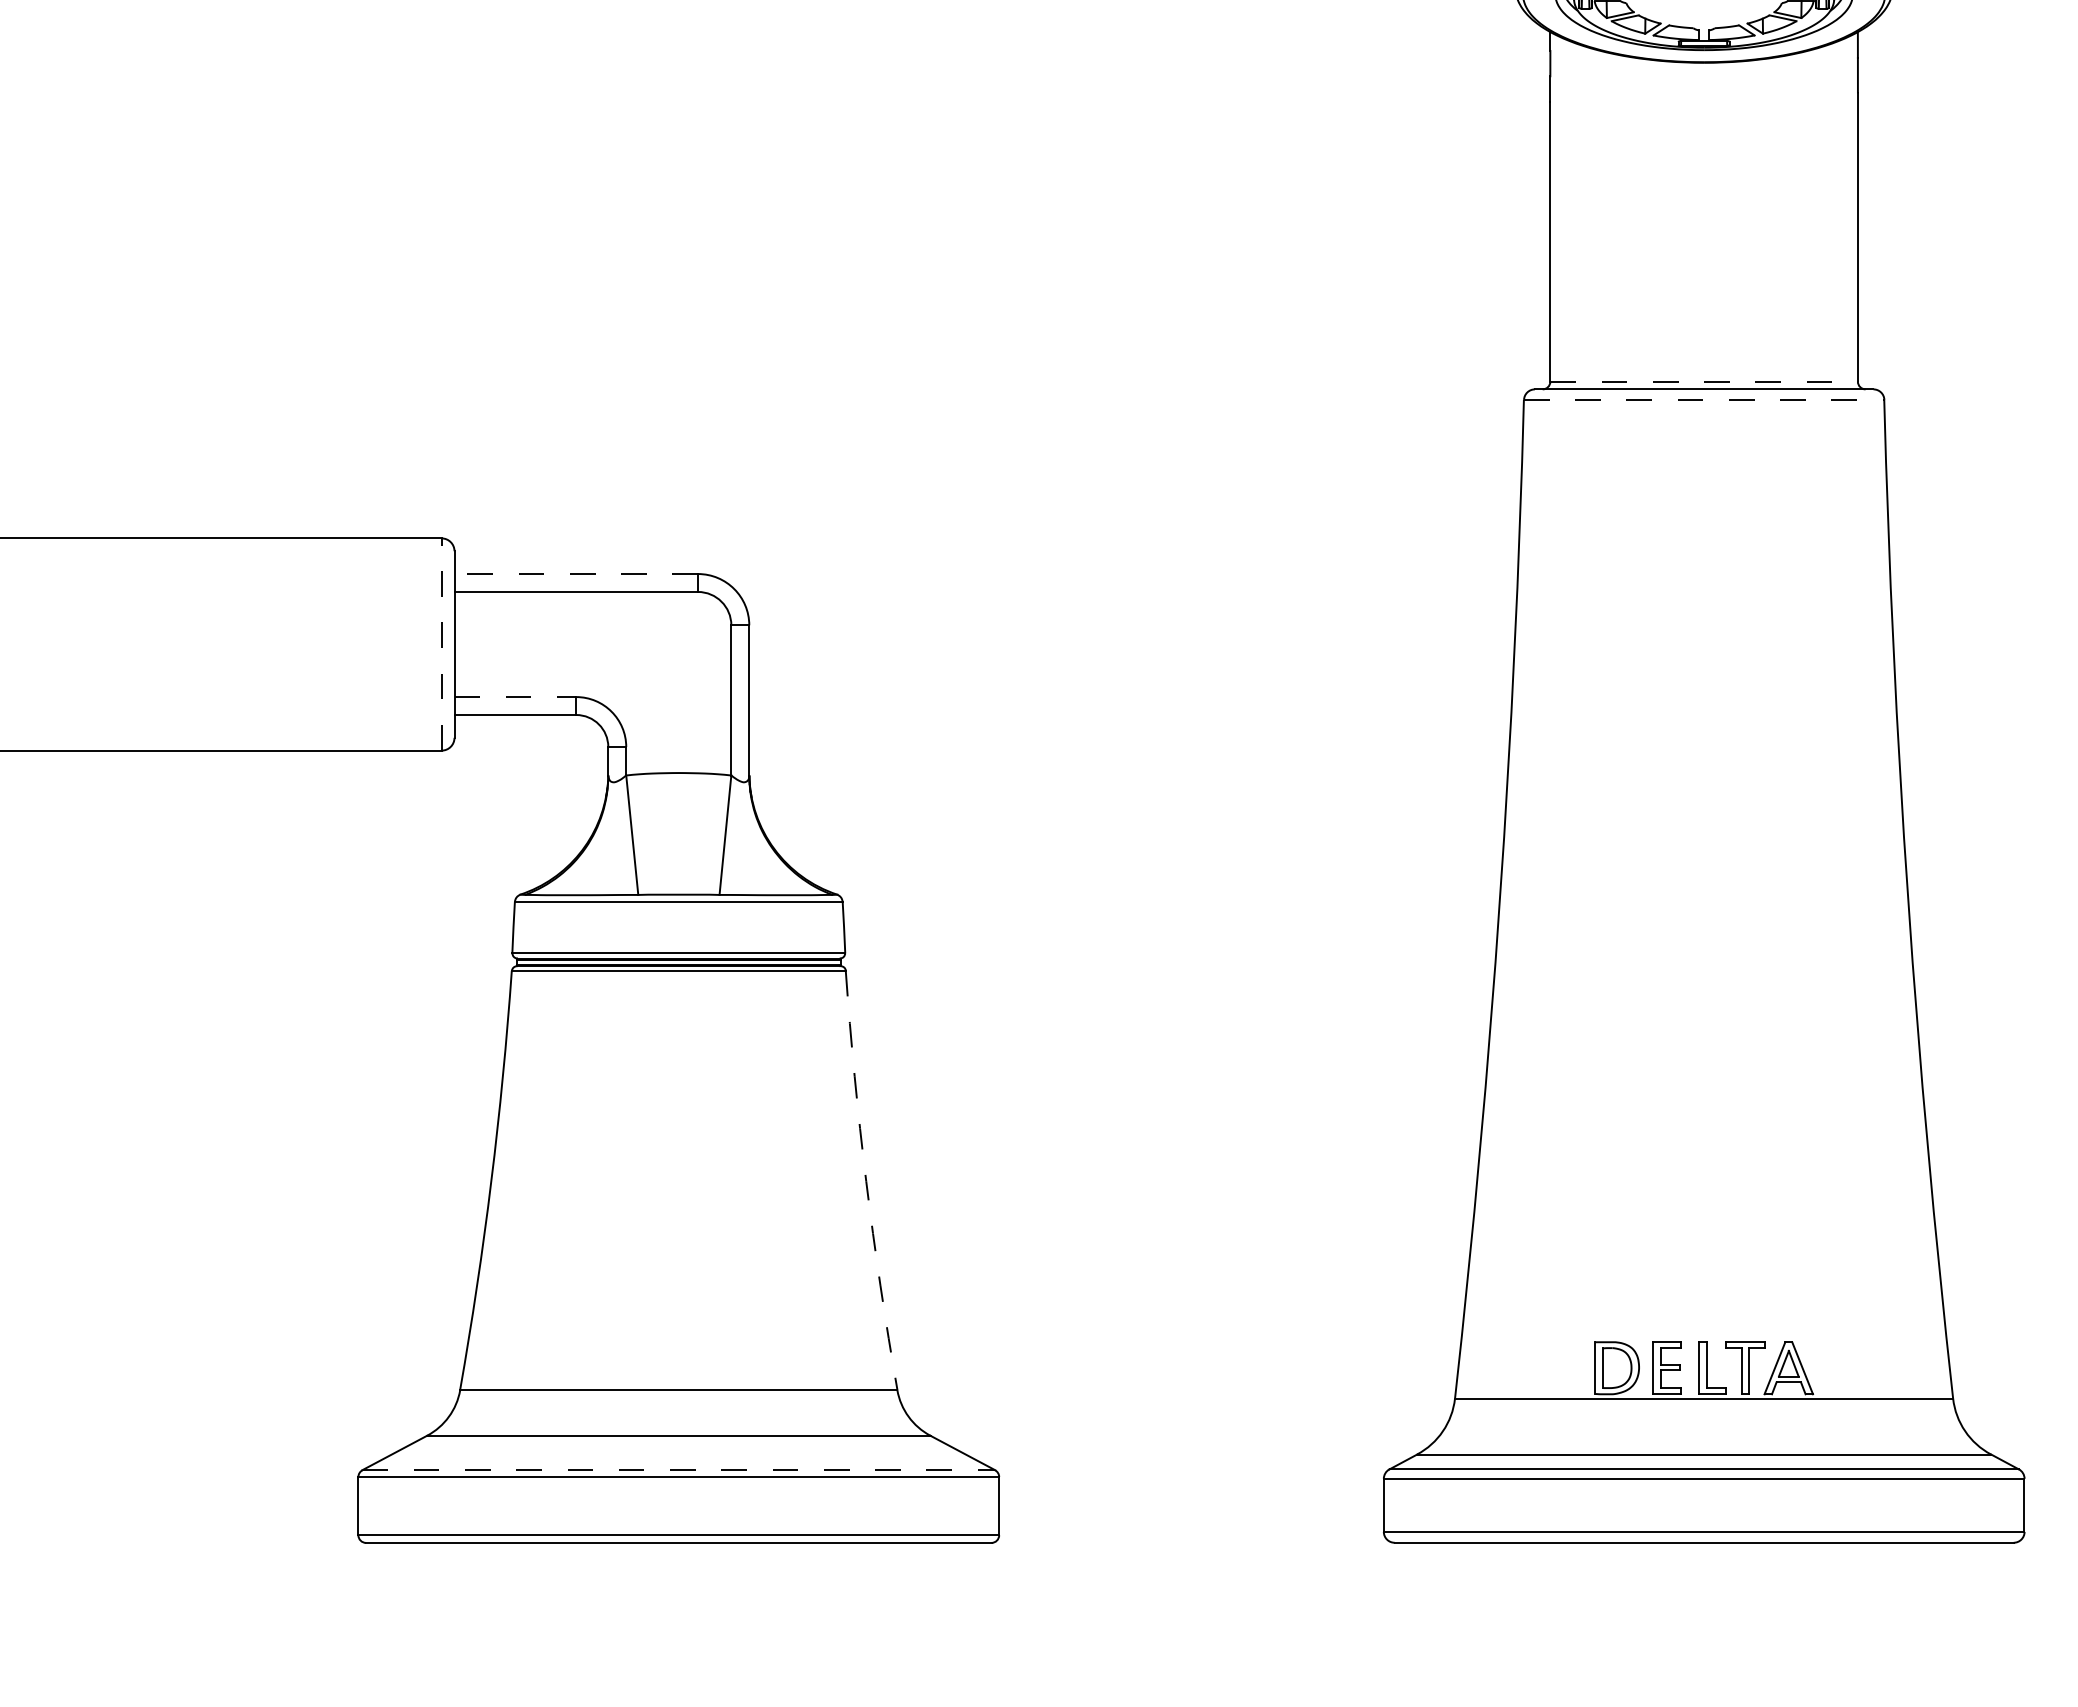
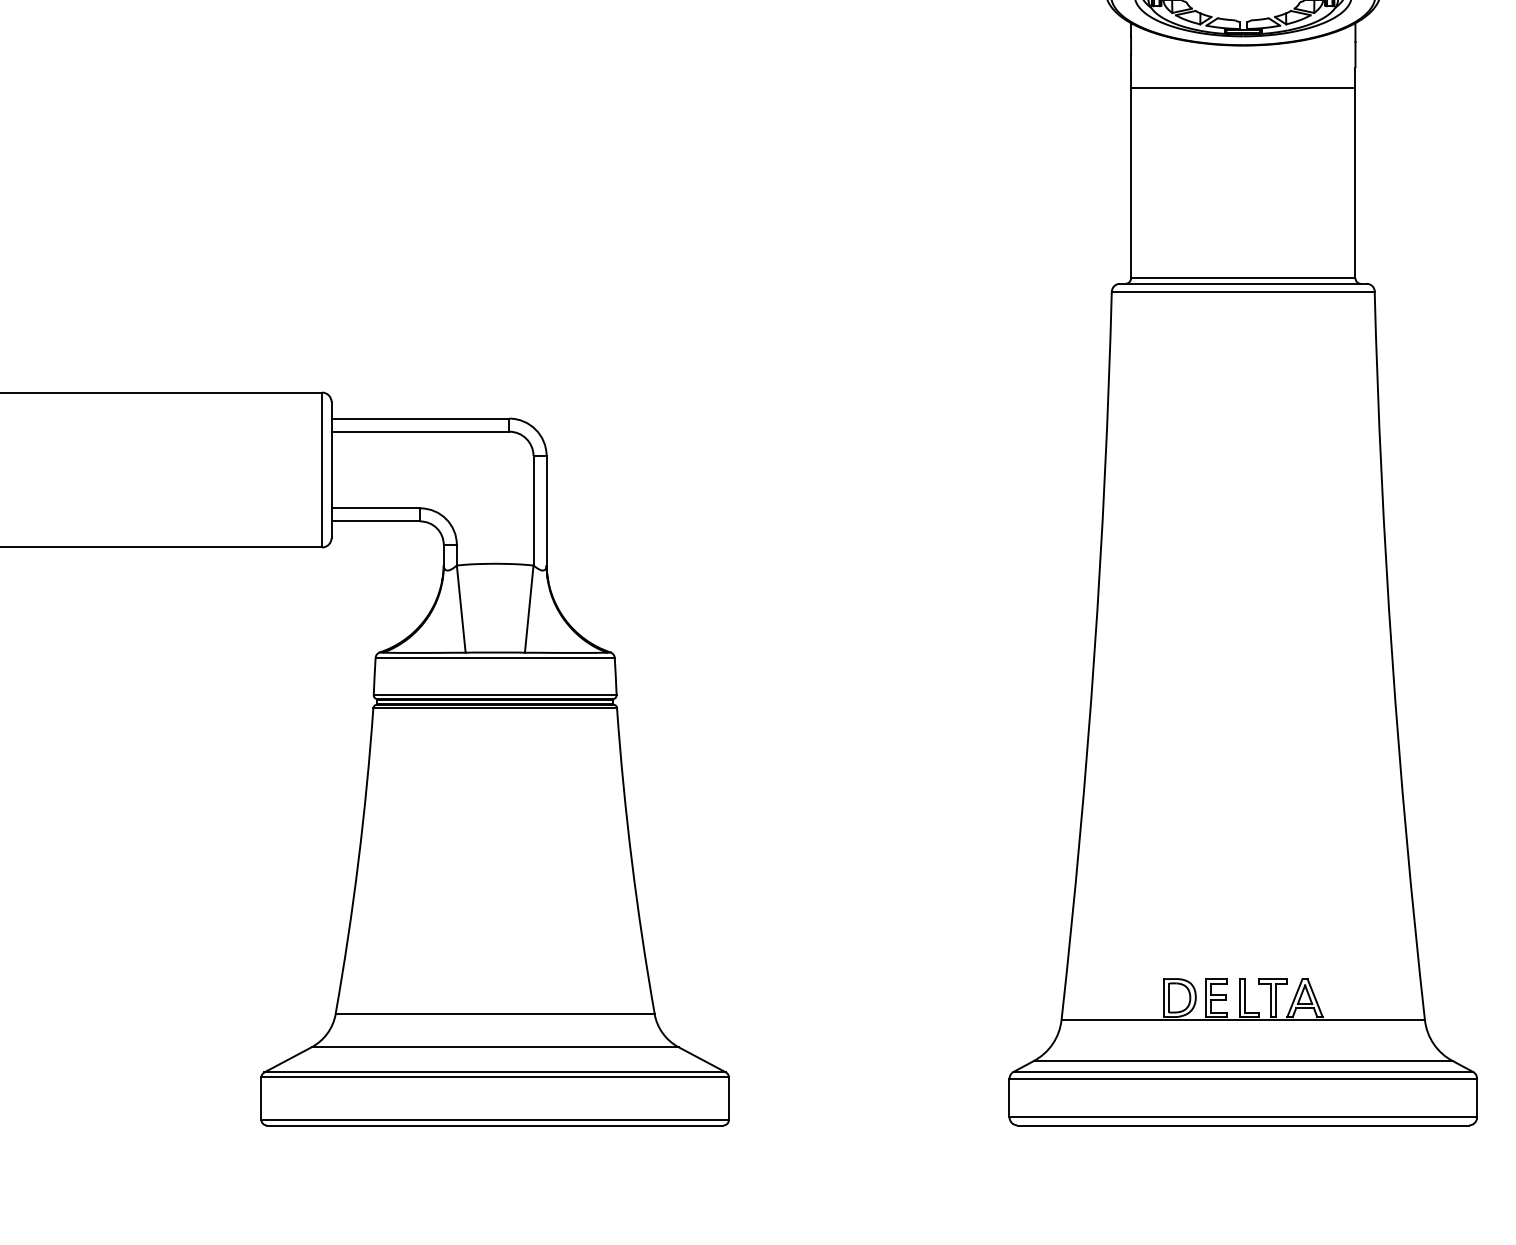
line: (1703, 120) -> (1242, 87), added
line: (1704, 381) -> (1243, 278), dashed -> solid
line: (1704, 400) -> (1243, 291), dashed -> solid
line: (576, 574) -> (420, 418), dashed -> solid
line: (441, 644) -> (322, 470), dashed -> solid
line: (515, 697) -> (376, 508), dashed -> solid
arc: (866, 1181) -> (632, 861), dashed -> solid
line: (679, 1470) -> (495, 1072), dashed -> solid

